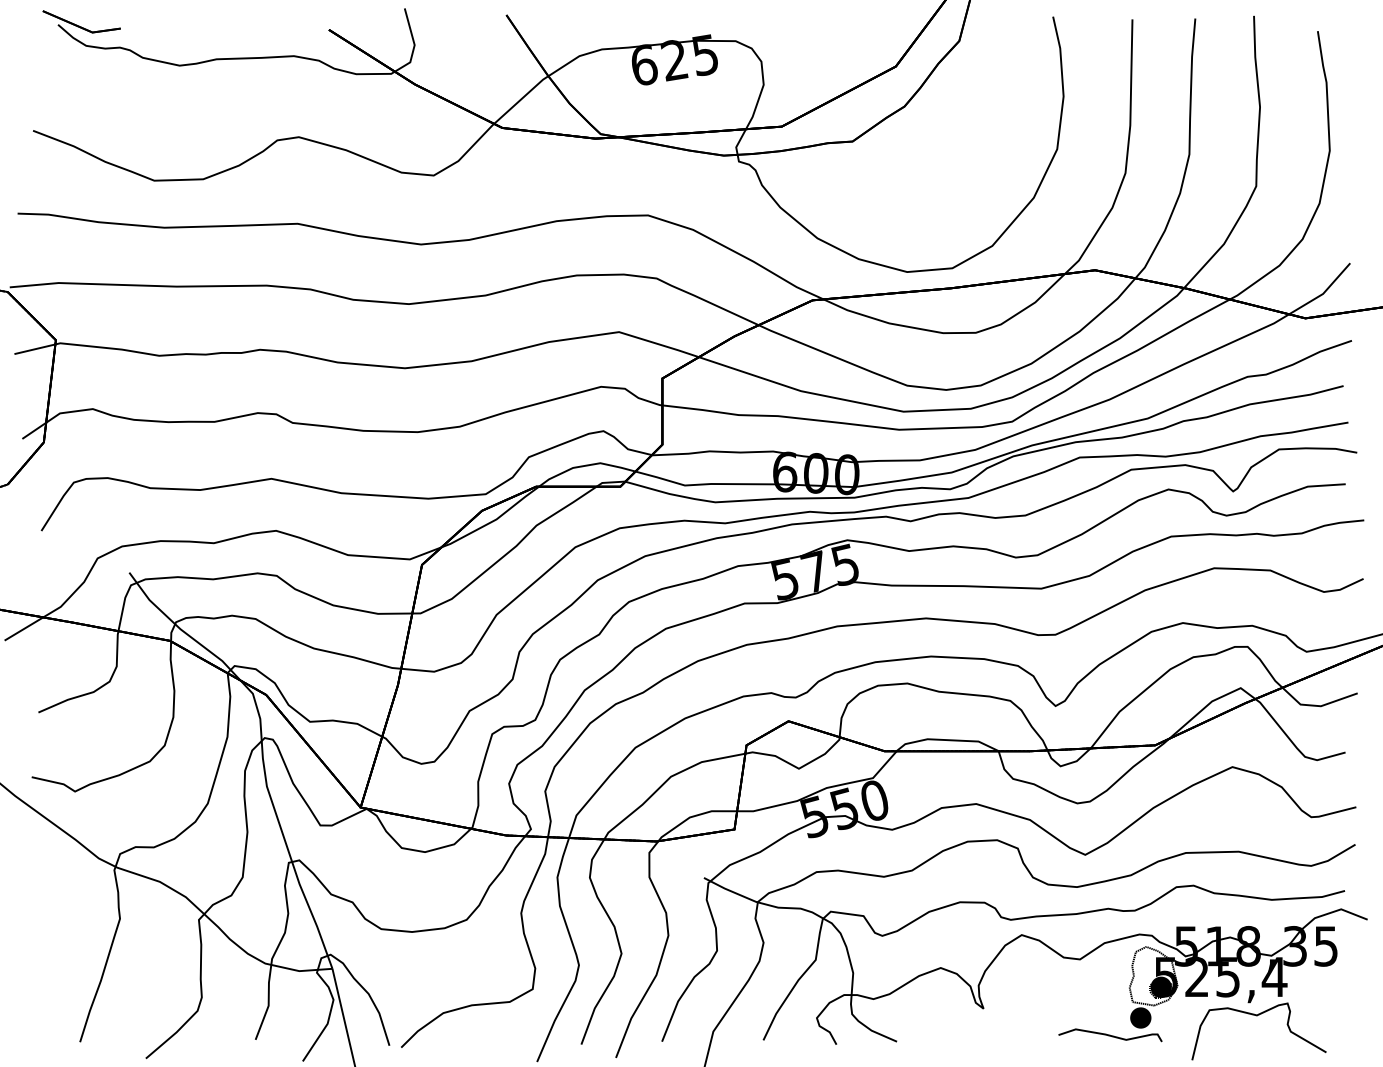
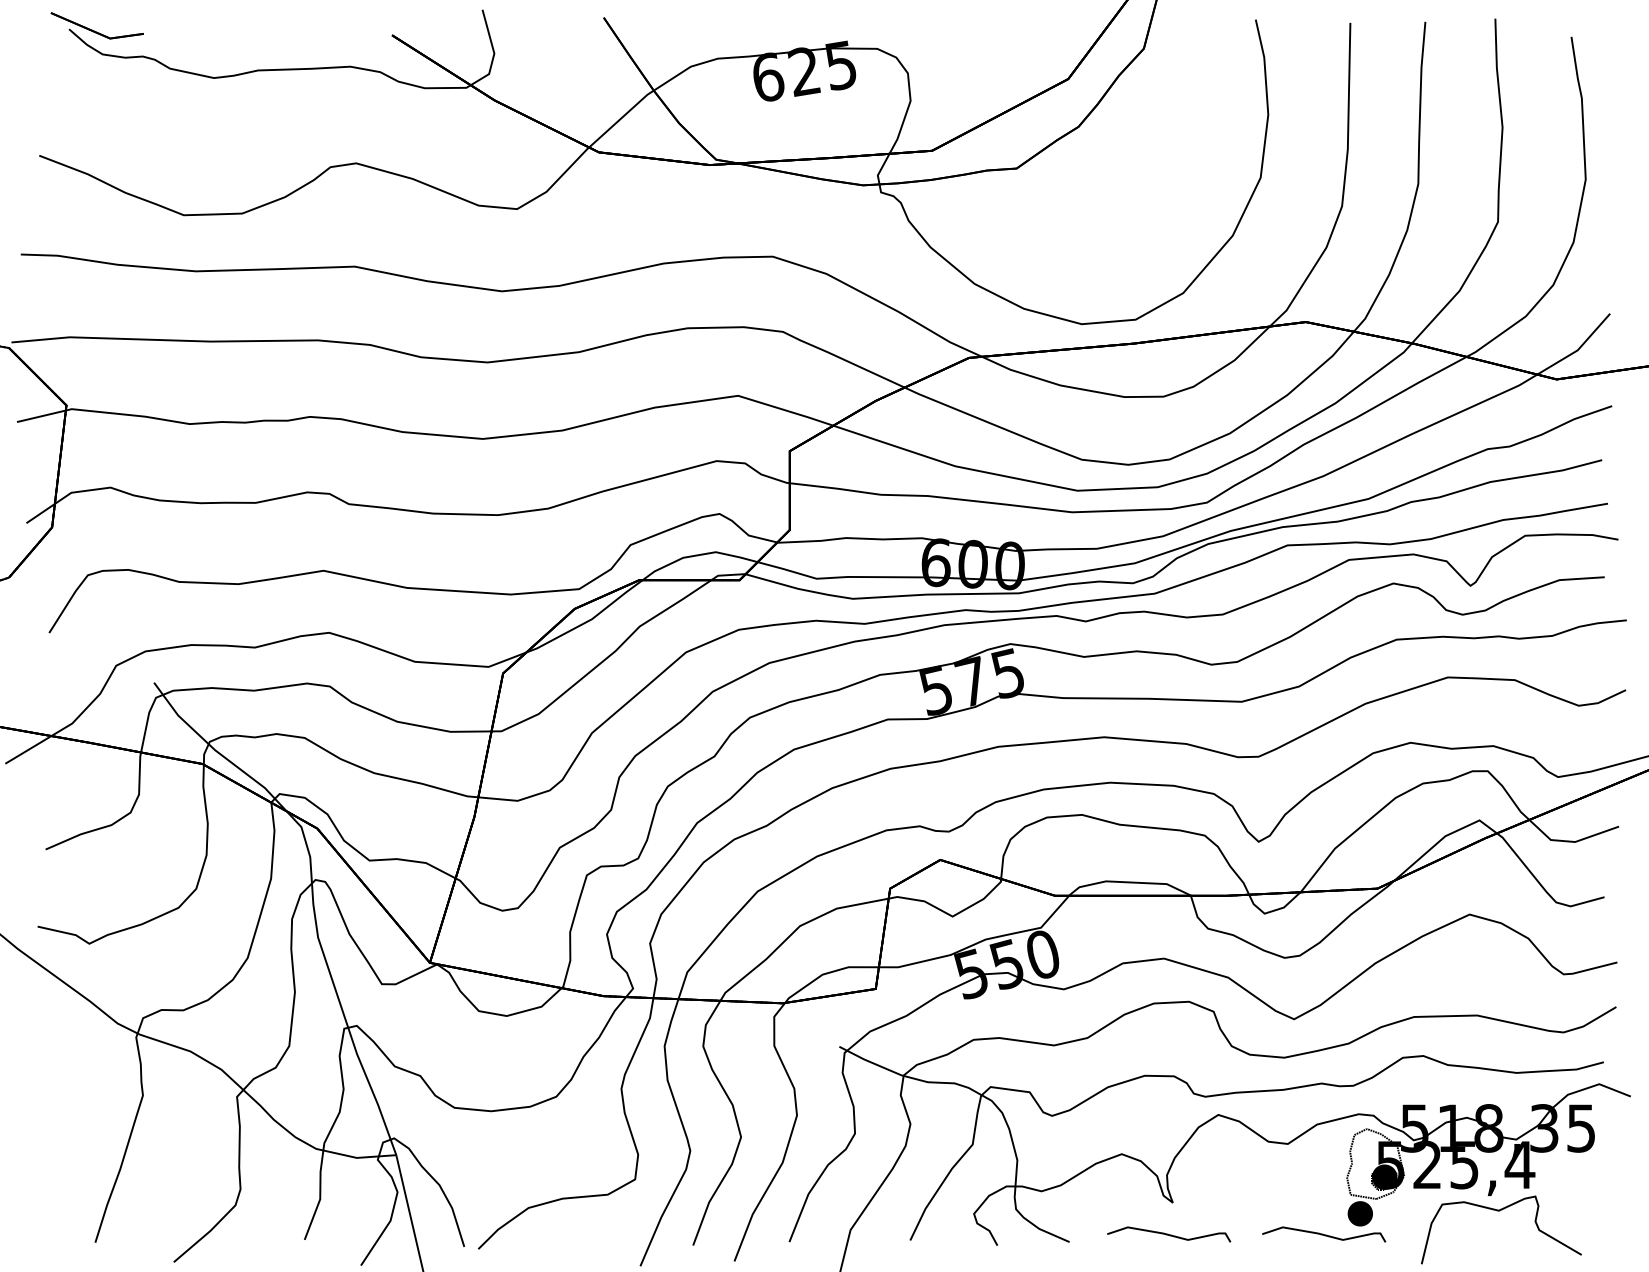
curve: (980, 1035) -> (1169, 1234), added

